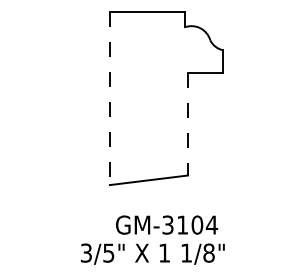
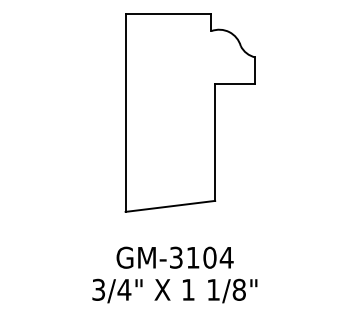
line: (109, 99) -> (125, 113), dashed -> solid
line: (188, 124) -> (215, 142), dashed -> solid
text: (166, 224) -> (174, 257), moved
text: (108, 252) -> (124, 289), 3/5" -> 3/4"

